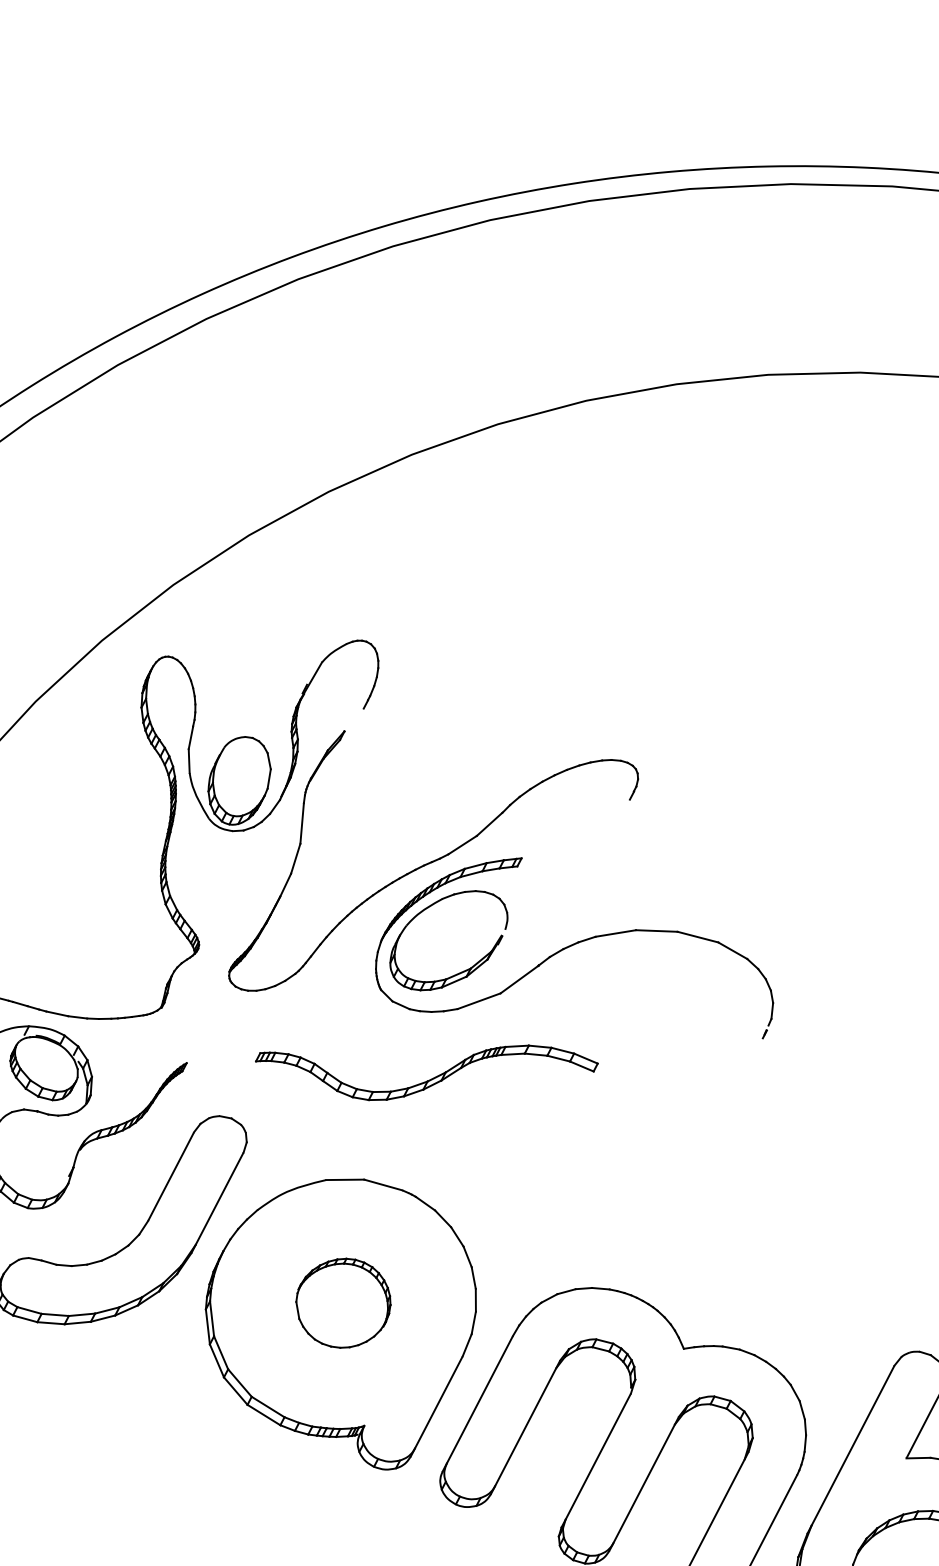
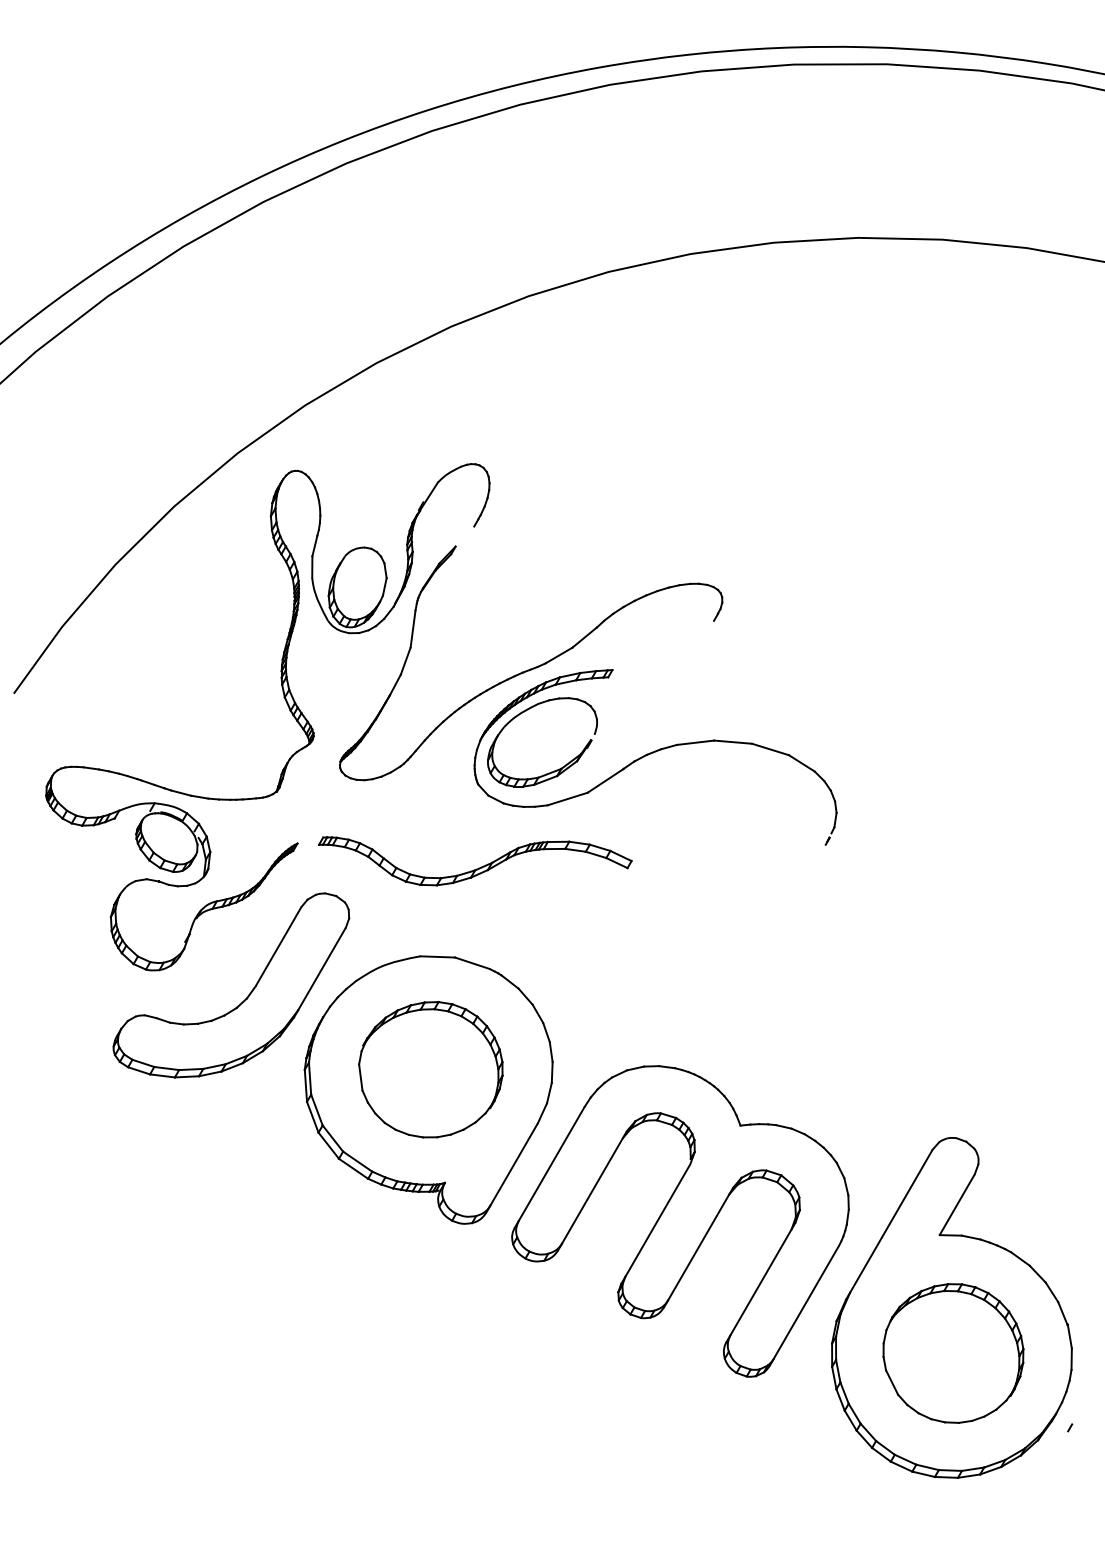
part: (431, 1078) -> (478, 867), moved
part: (342, 1302) -> (430, 1069), size x1.67

